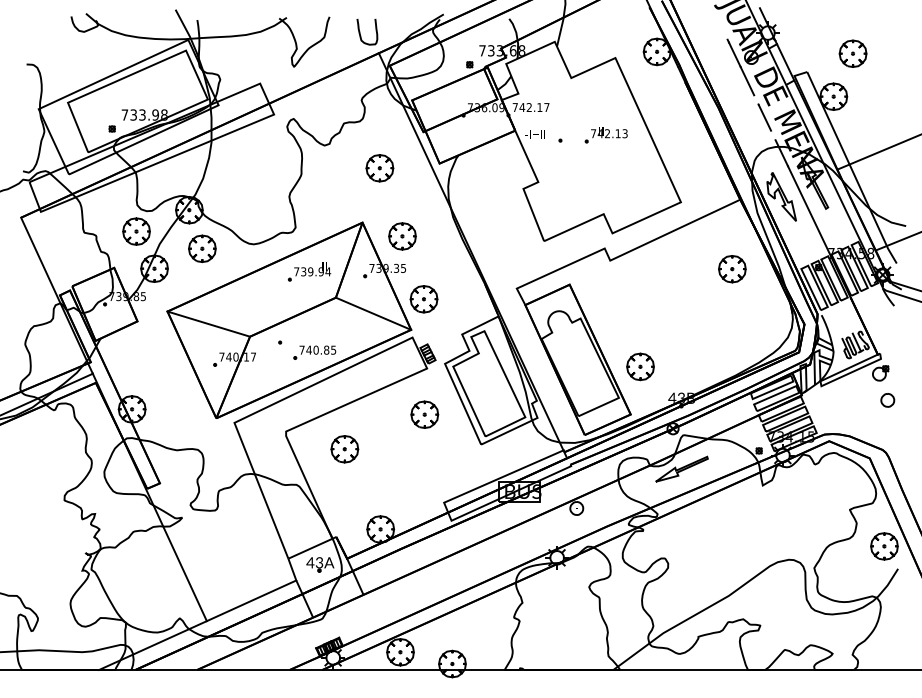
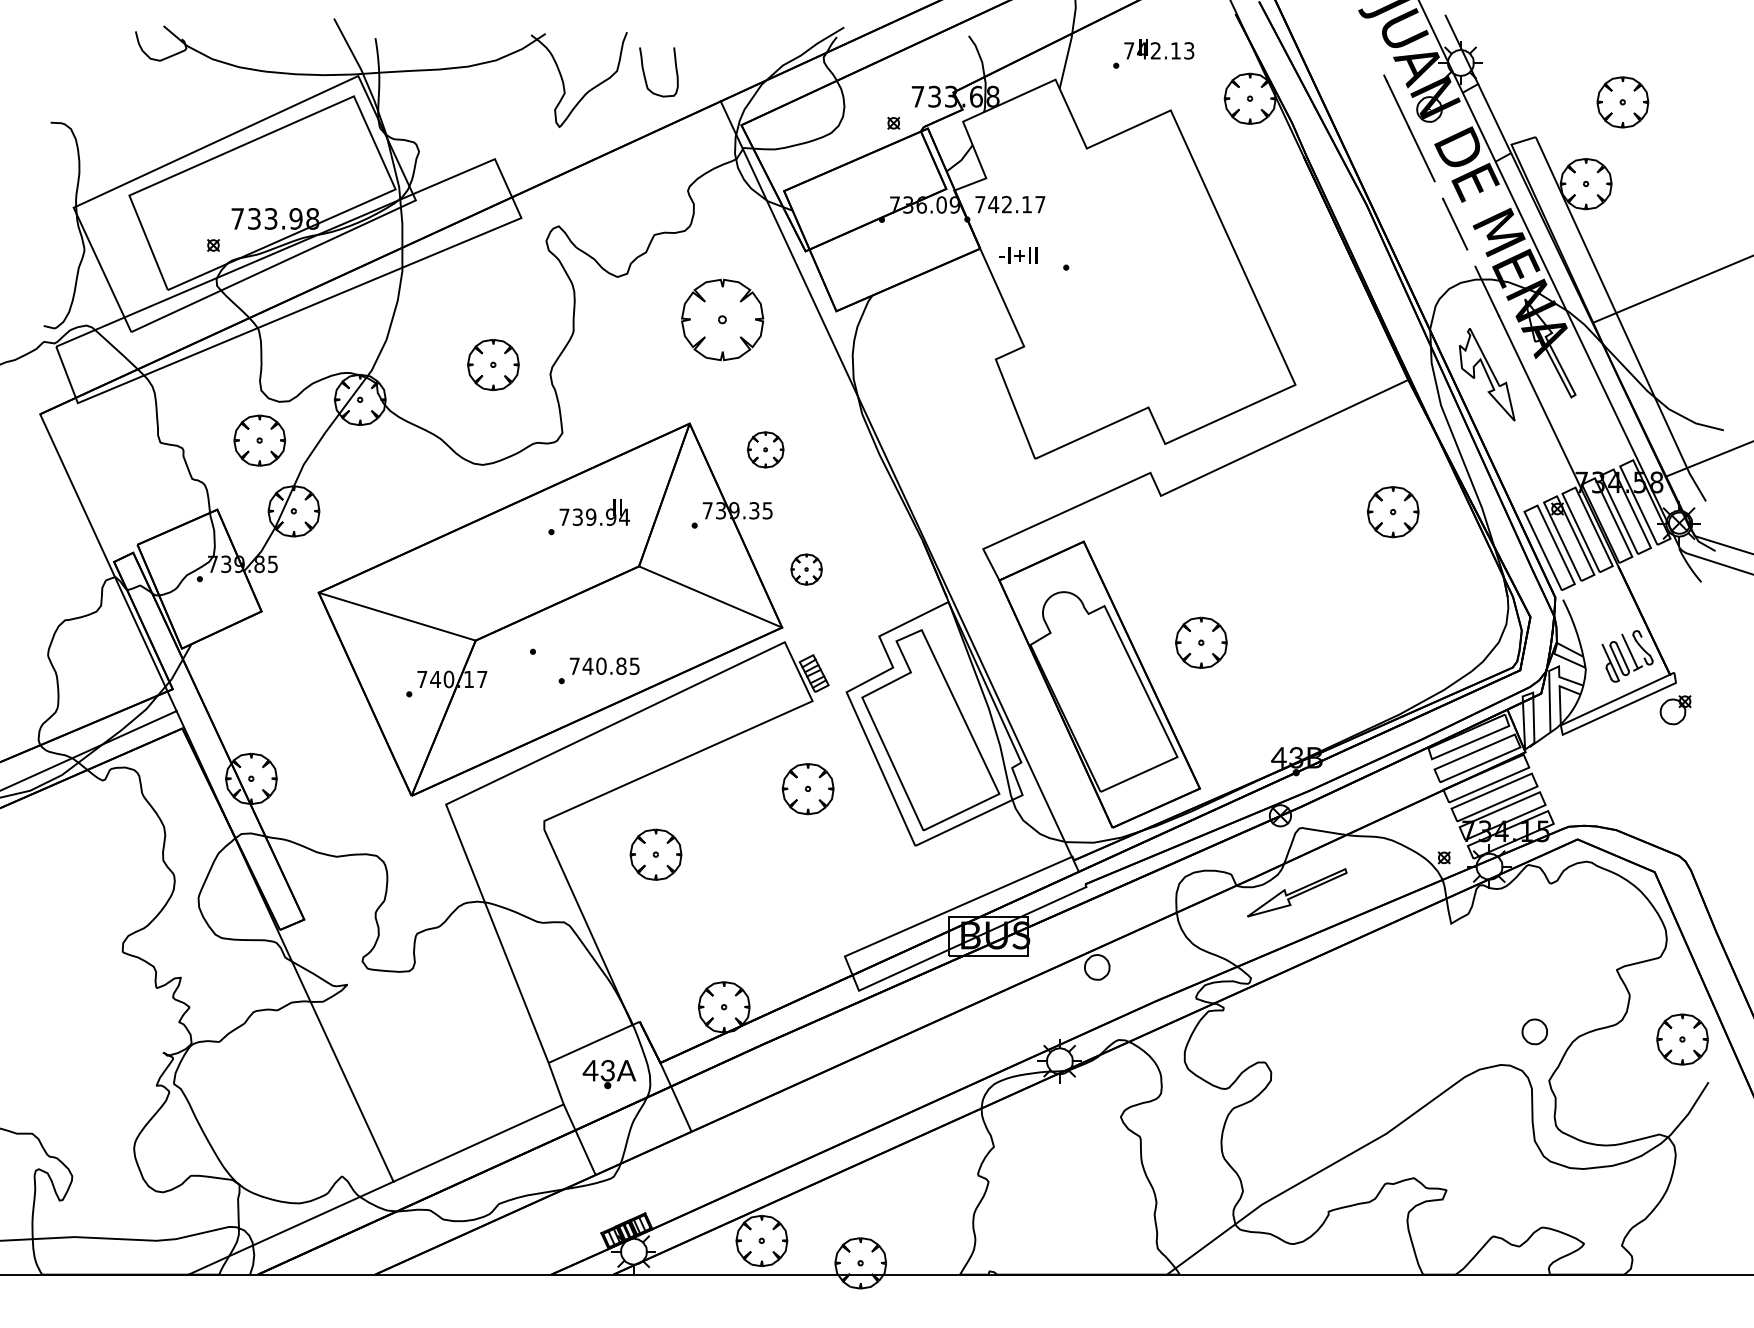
curve: (360, 31) -> (645, 71), moved
part: (605, 135) -> (1151, 54), moved
part: (379, 168) -> (721, 320), size x1.6
part: (402, 236) -> (765, 449), size x0.7
part: (202, 248) -> (493, 364), moved
part: (423, 299) -> (805, 569), size x0.6
part: (640, 366) -> (1201, 642), moved
part: (887, 400) -> (1534, 1032), moved

